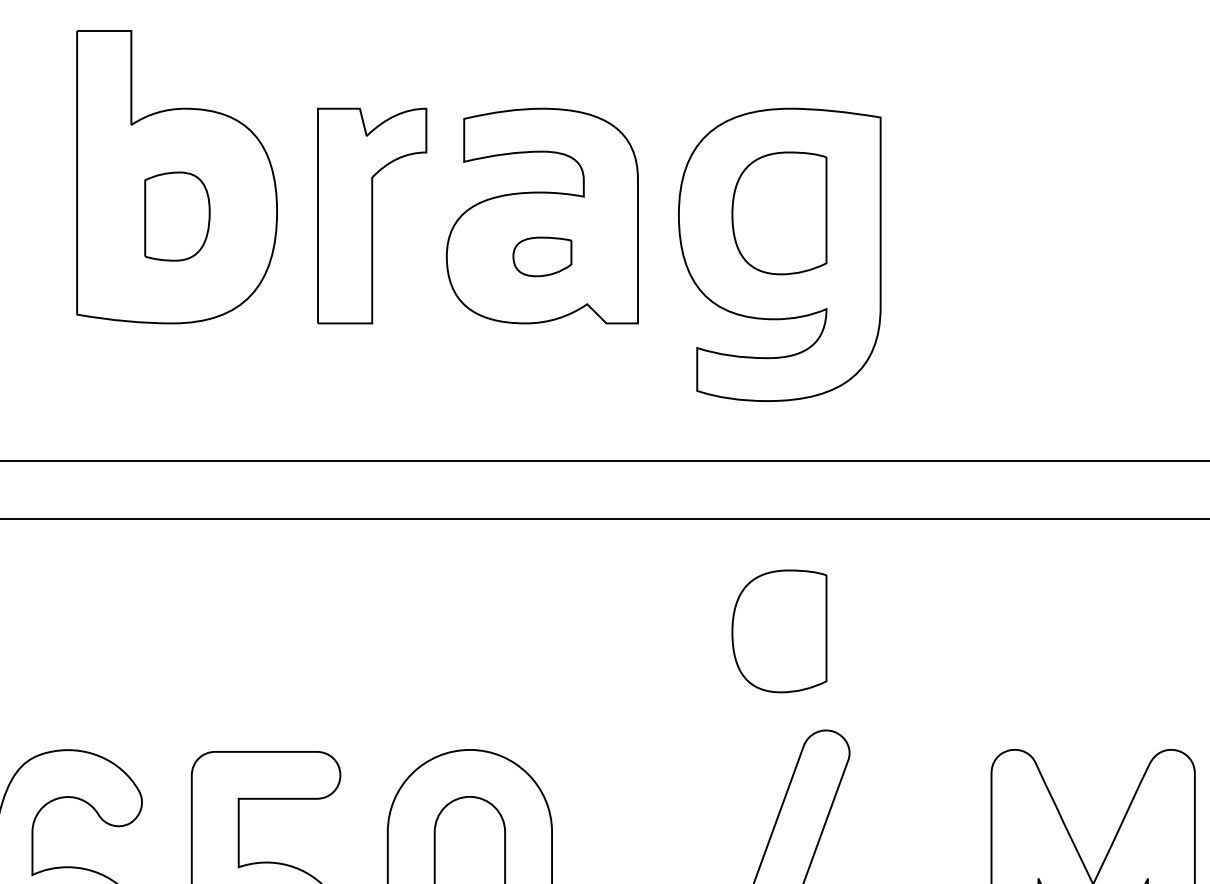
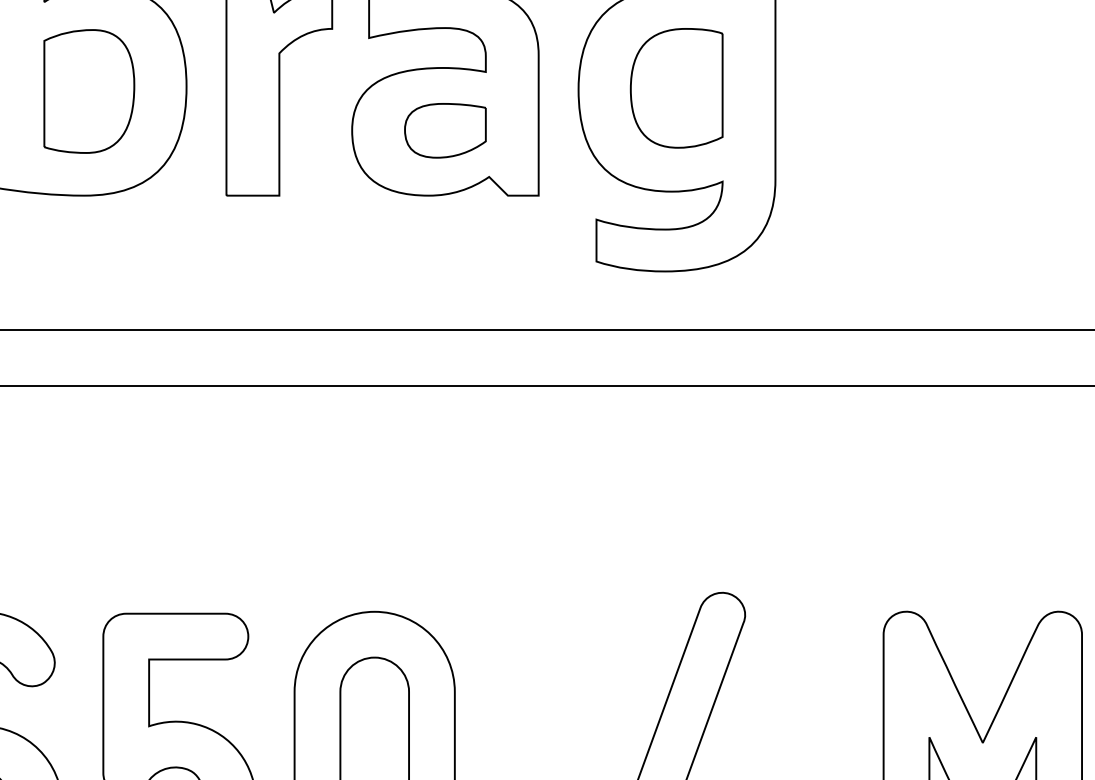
part: (177, 216) -> (89, 91), size x1.43
part: (542, 256) -> (445, 130), size x1.43
part: (779, 631) -> (676, 496), removed

